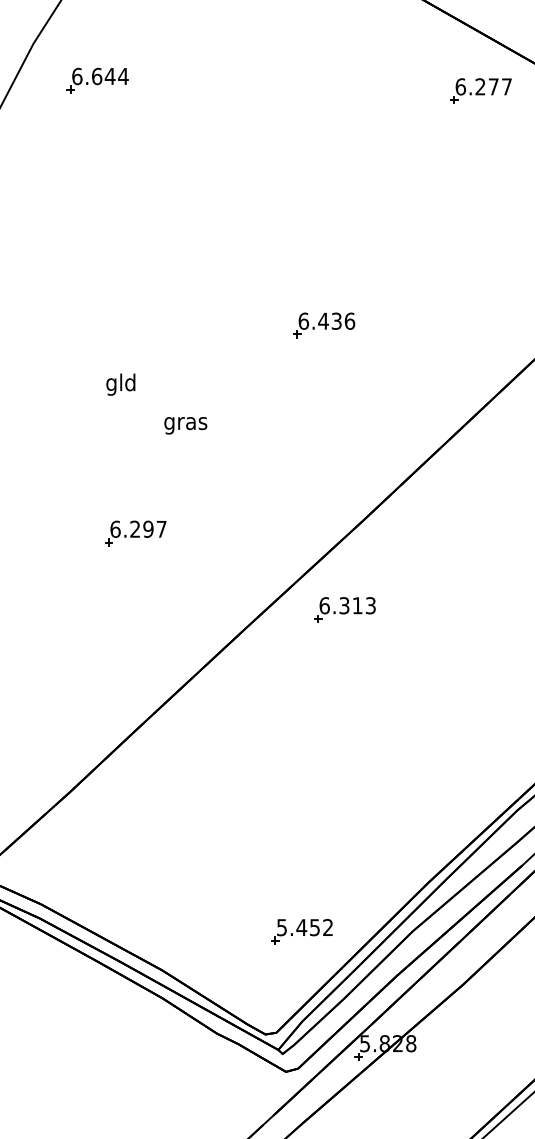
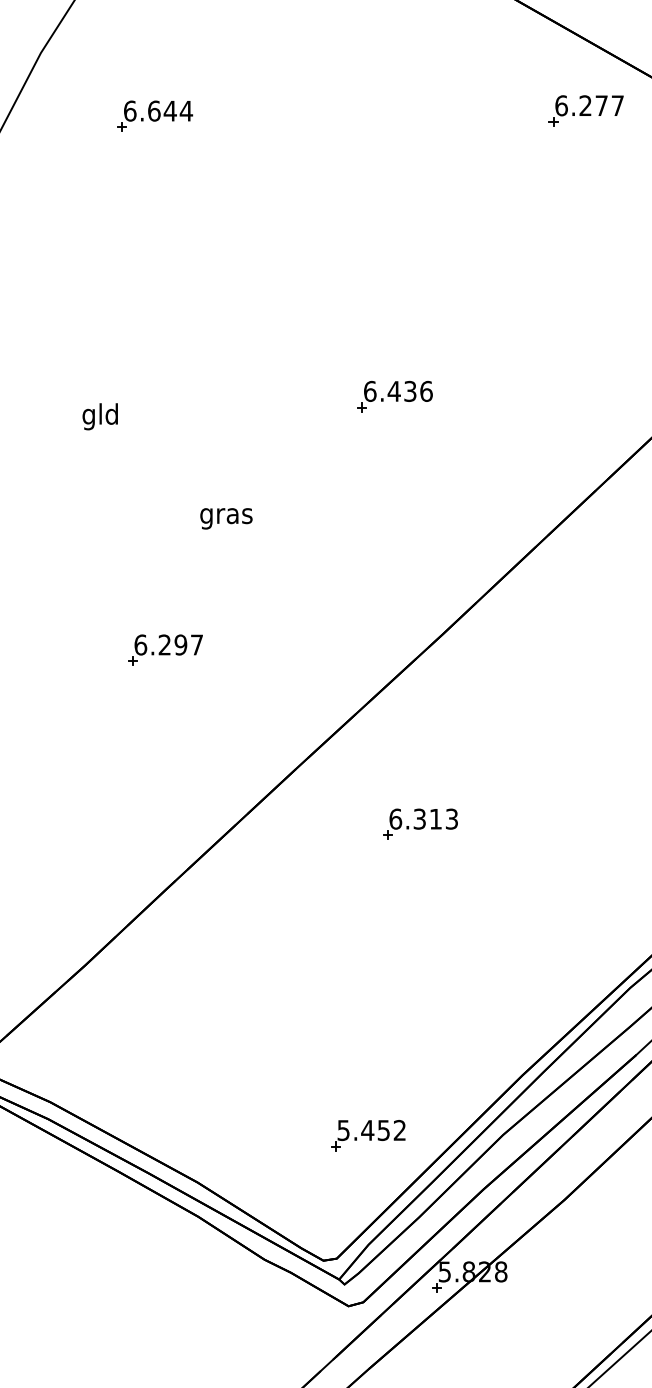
part: (98, 80) -> (155, 115), moved
text: (120, 384) -> (99, 416), moved
part: (345, 609) -> (420, 823), moved

